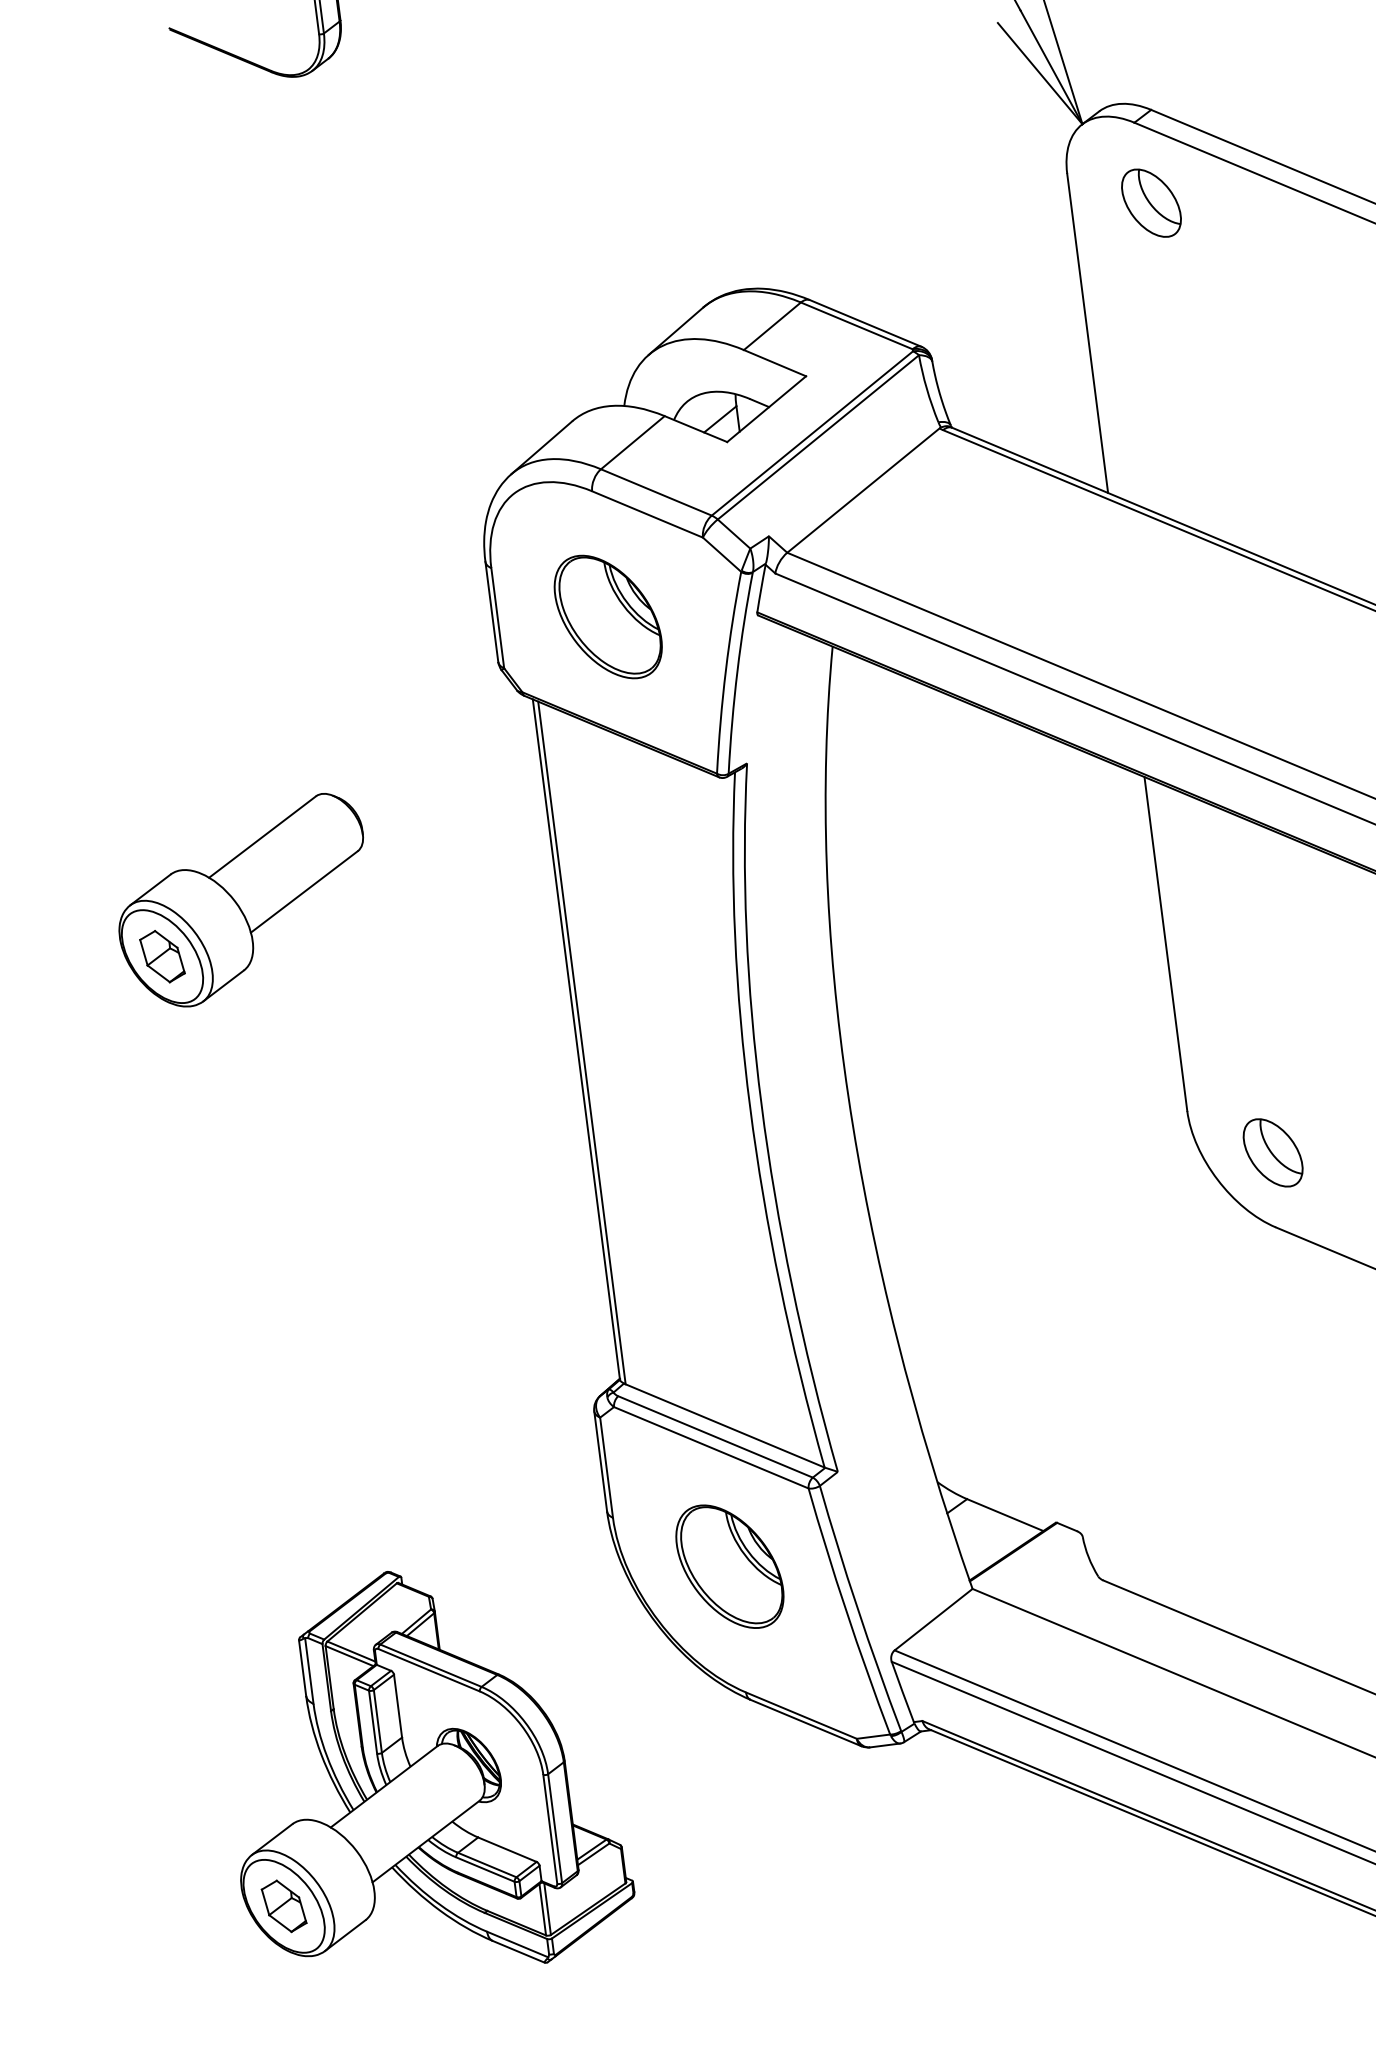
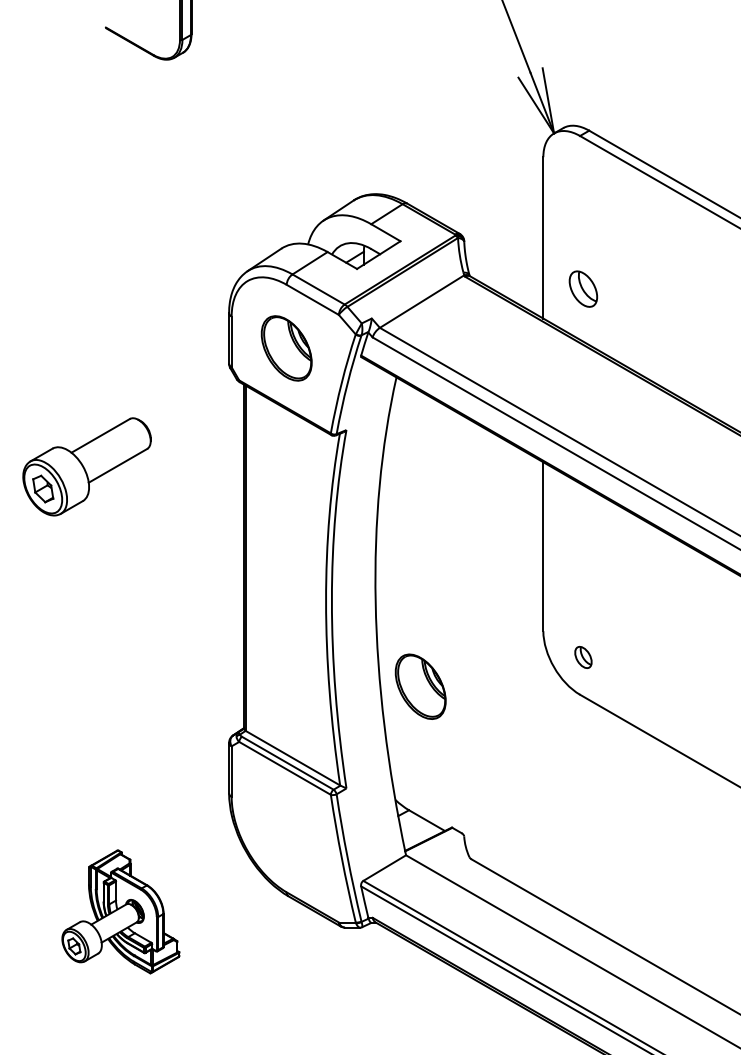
part: (1151, 201) -> (583, 288), moved
part: (1273, 1152) -> (583, 657), size x0.6
part: (729, 1566) -> (420, 686), moved
part: (422, 1772) -> (120, 911), size x0.6

